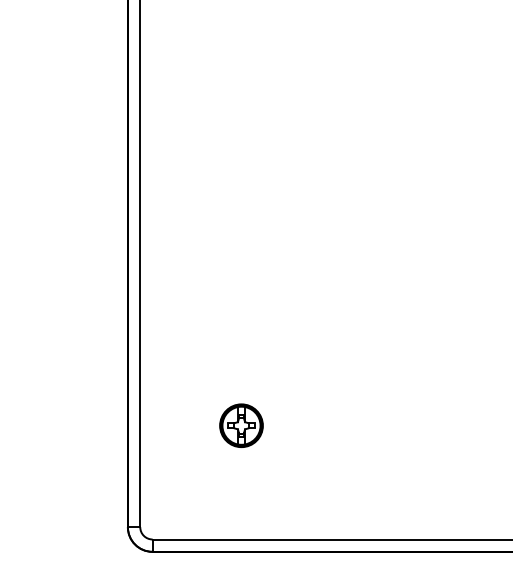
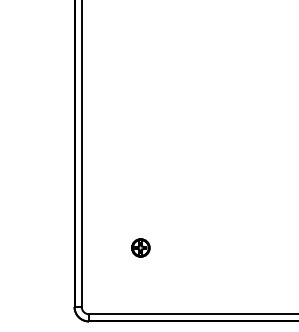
part: (241, 424) -> (140, 247), size x0.71

